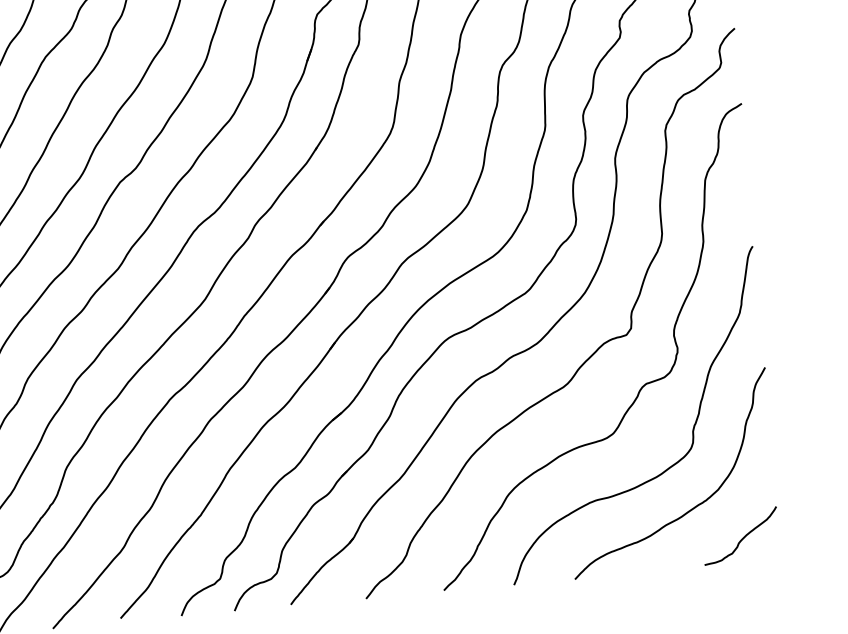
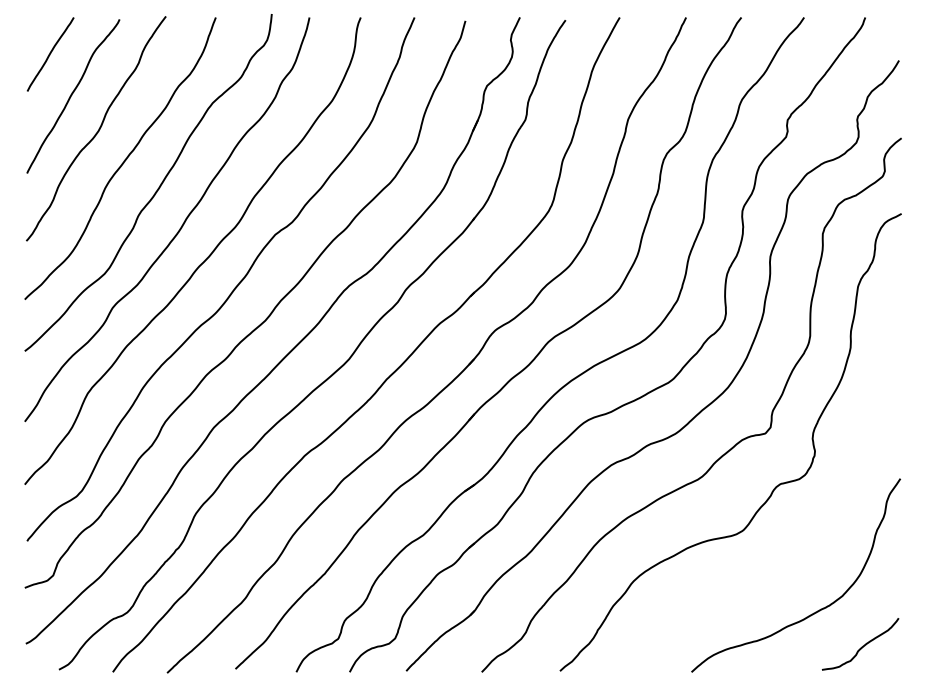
curve: (692, 429) -> (822, 533), removed

